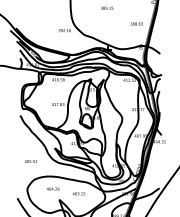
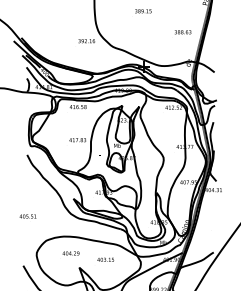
text: (30, 161) -> (27, 216), moved

